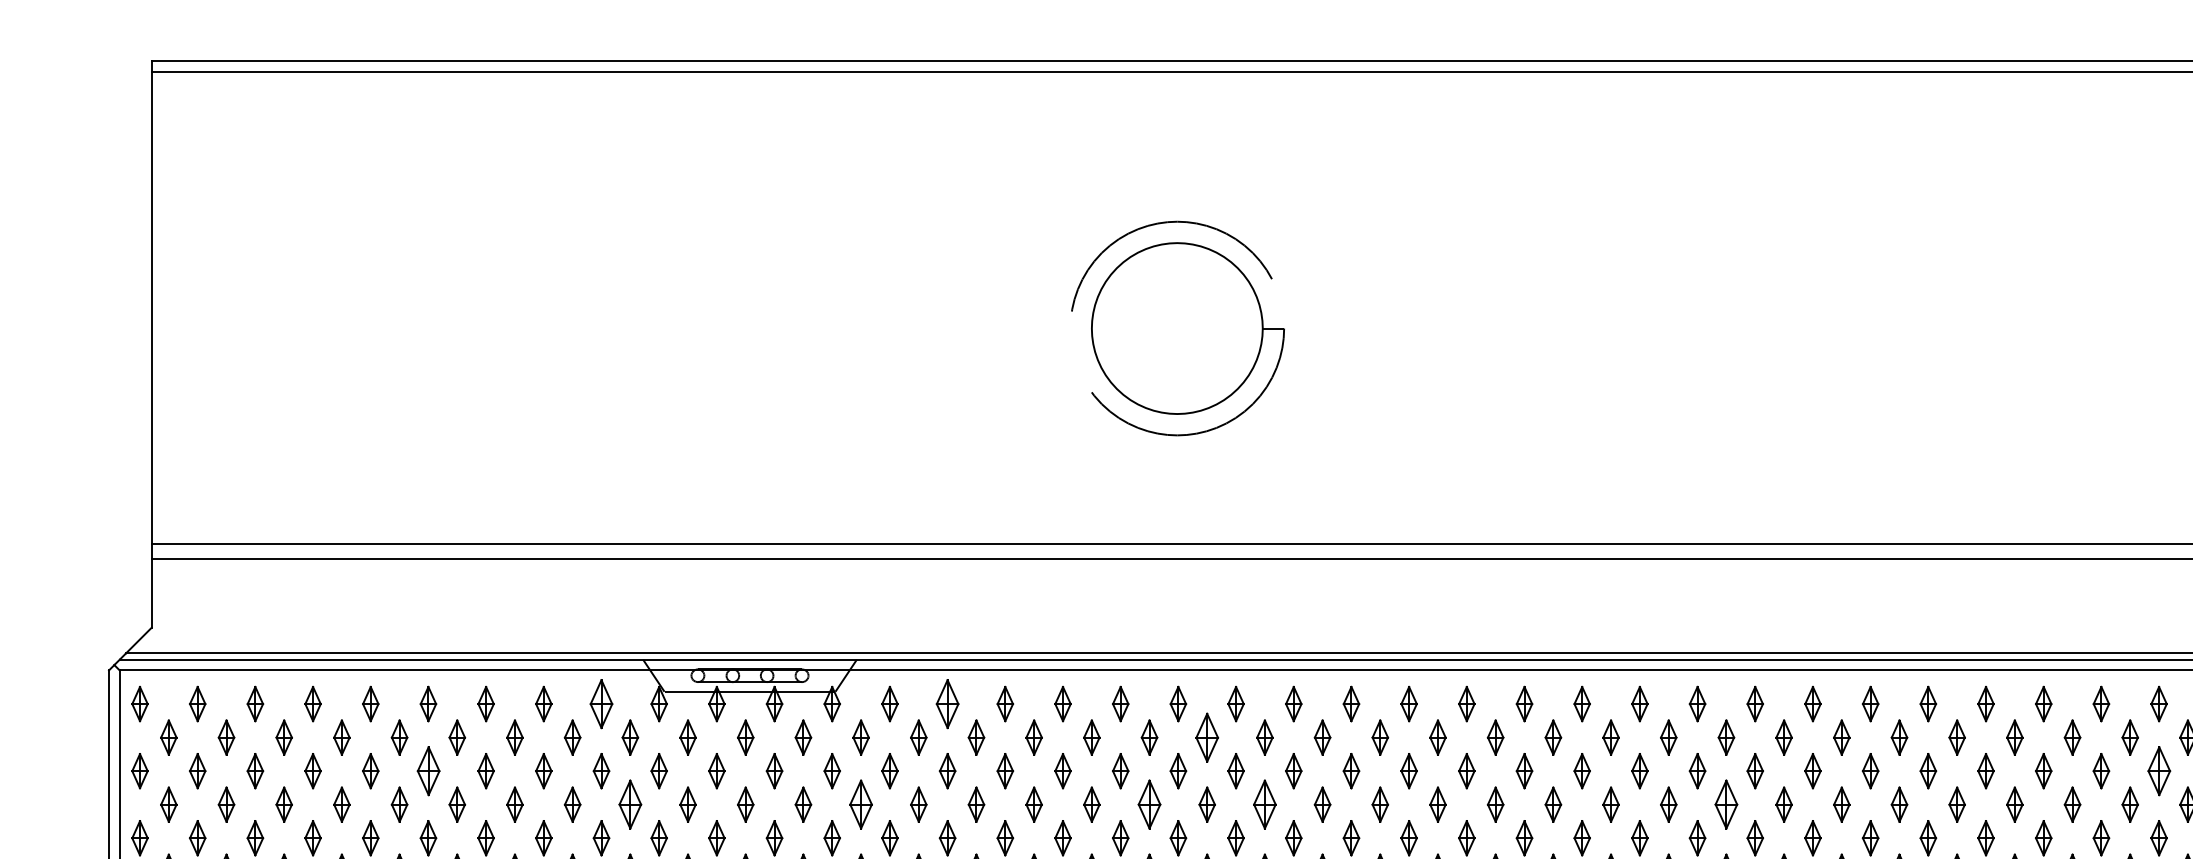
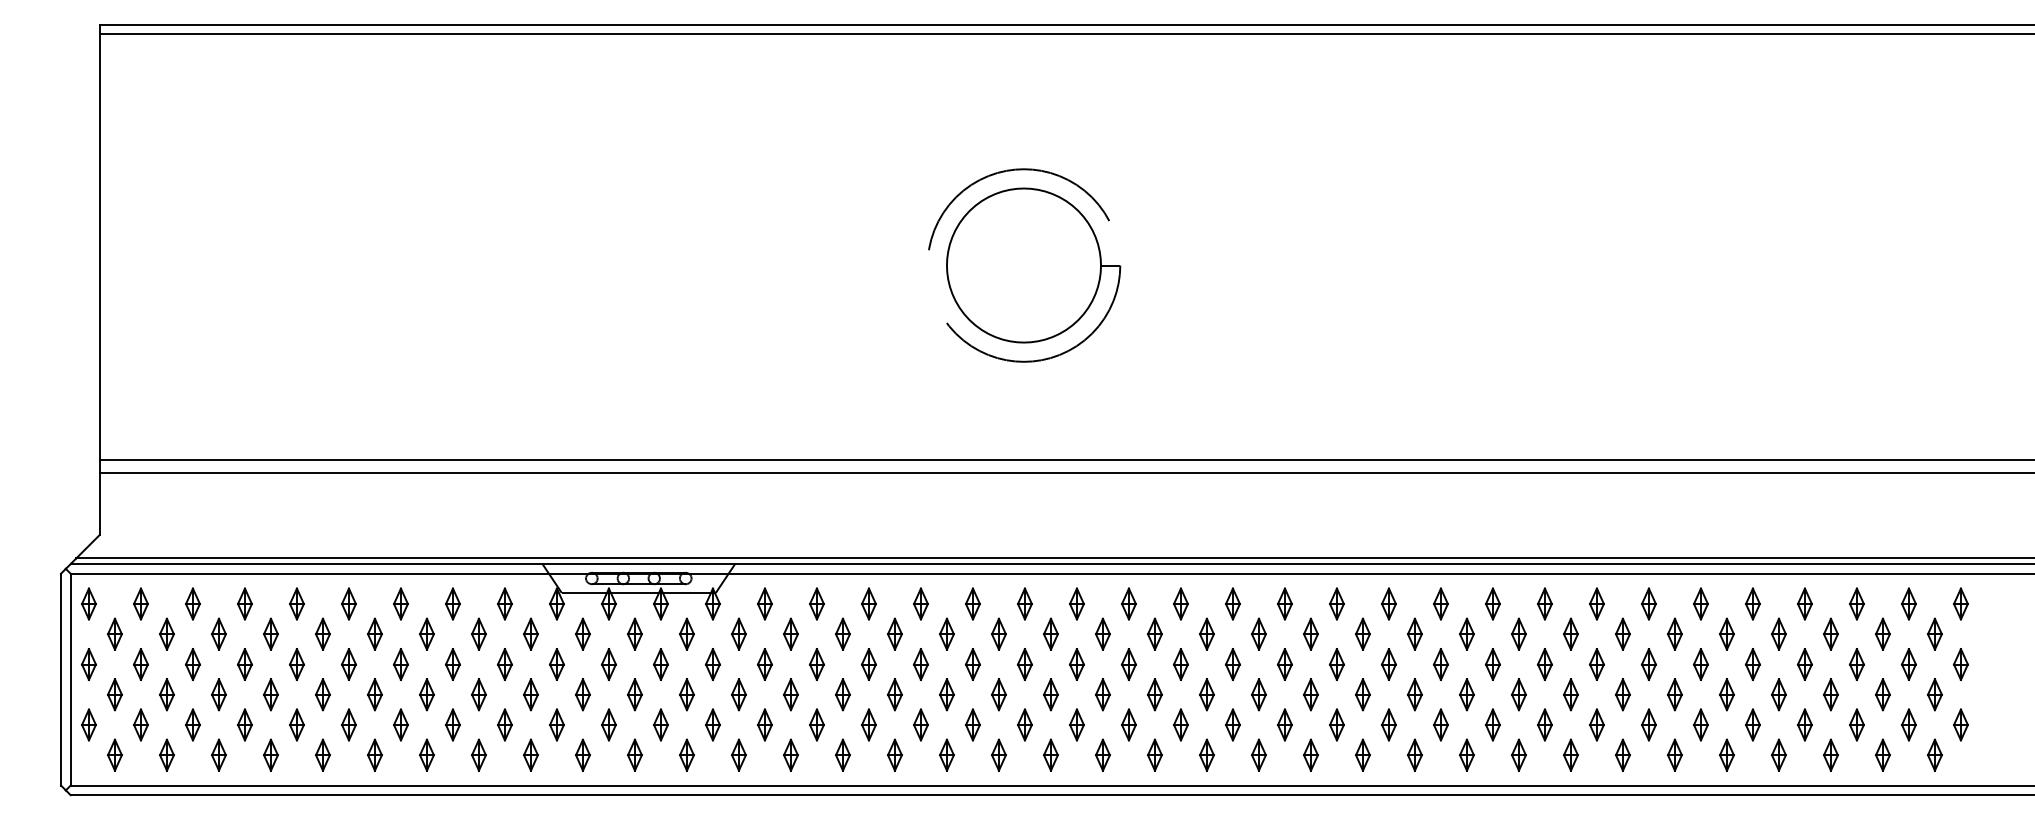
part: (600, 703) -> (504, 603), size x0.71
part: (947, 703) -> (816, 603), size x0.71
part: (1206, 736) -> (1050, 633), size x0.71
part: (427, 771) -> (348, 664), size x0.71
part: (2158, 771) -> (1908, 664), size x0.71
part: (629, 804) -> (530, 694), size x0.71
part: (860, 804) -> (738, 694), size x0.71
part: (1149, 804) -> (998, 694), size x0.71
part: (1264, 804) -> (1102, 694), size x0.71
part: (1725, 804) -> (1518, 694), size x0.71

